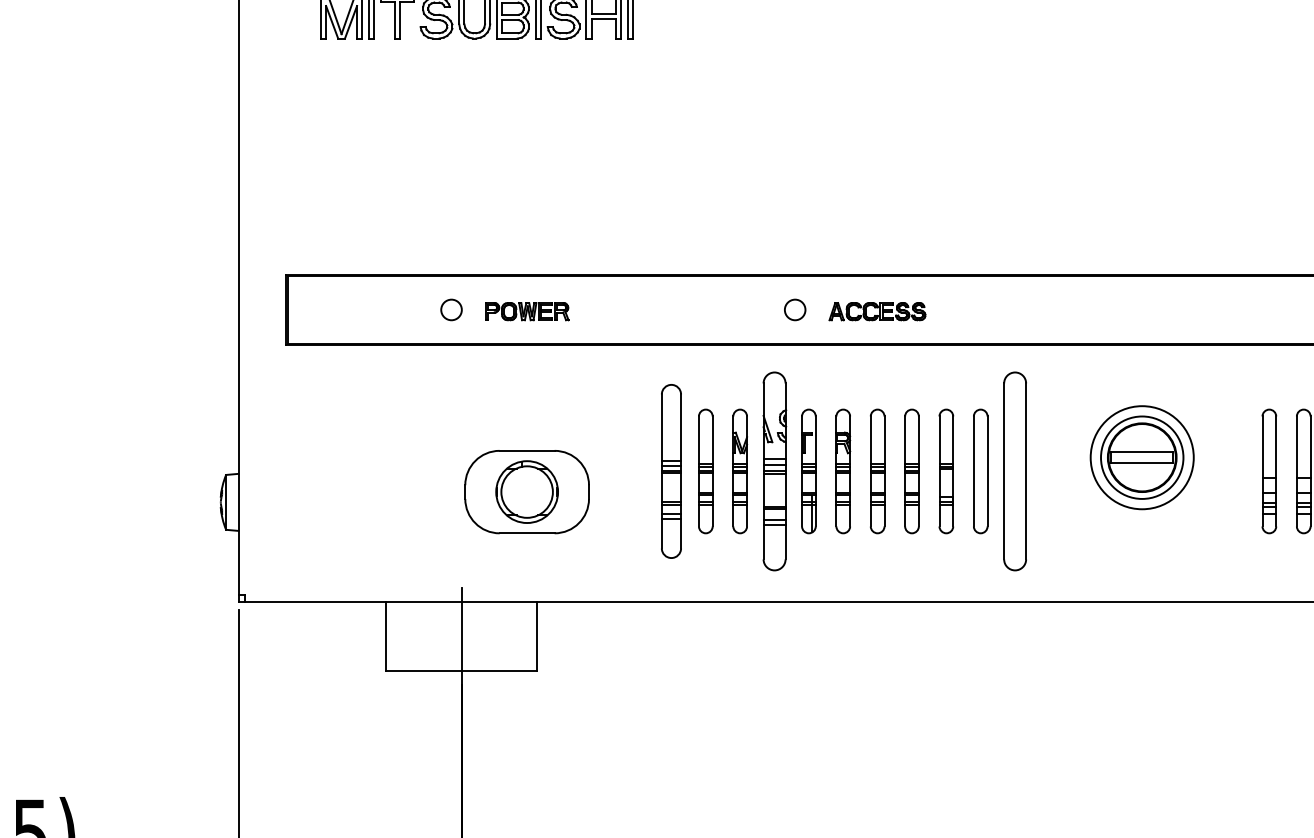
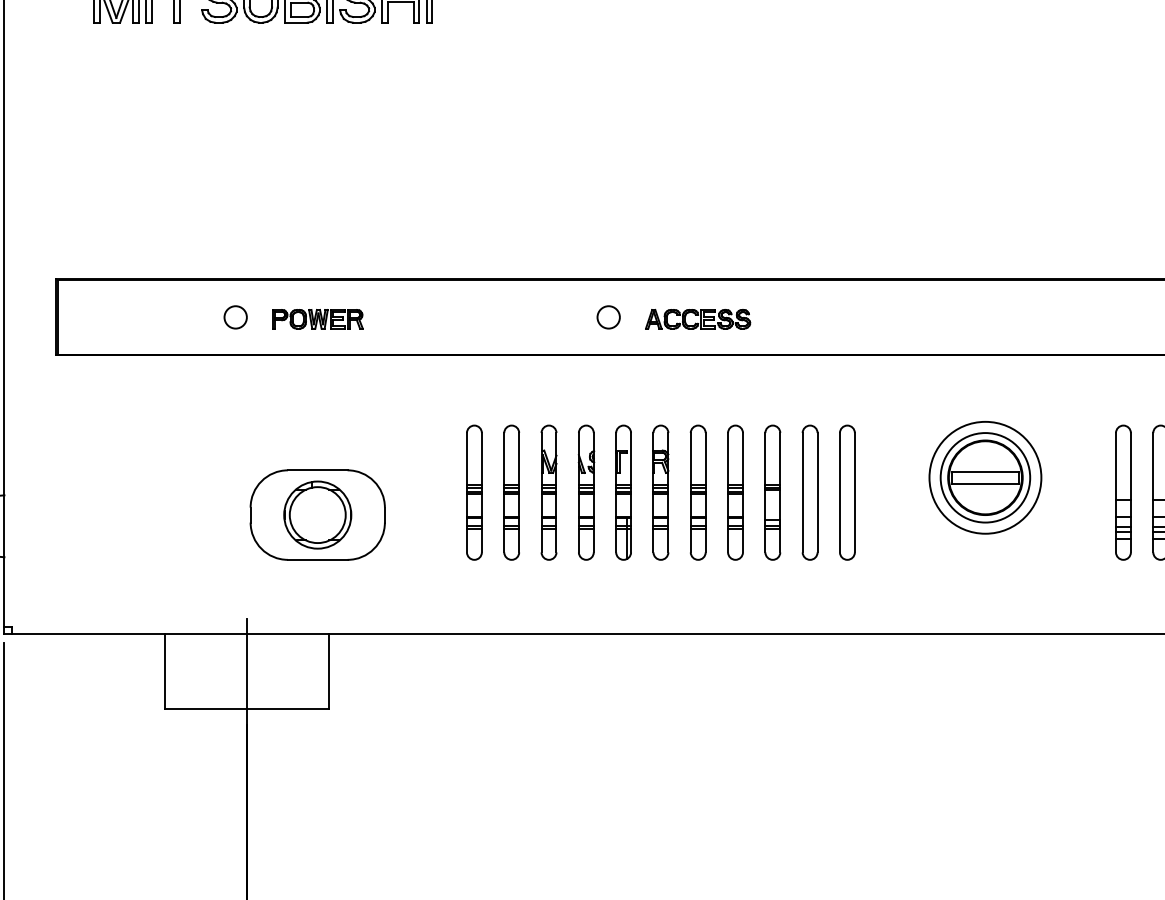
part: (671, 471) -> (474, 492), size x0.71
part: (774, 471) -> (586, 492), size x0.62
part: (1014, 471) -> (846, 492), size x0.62

